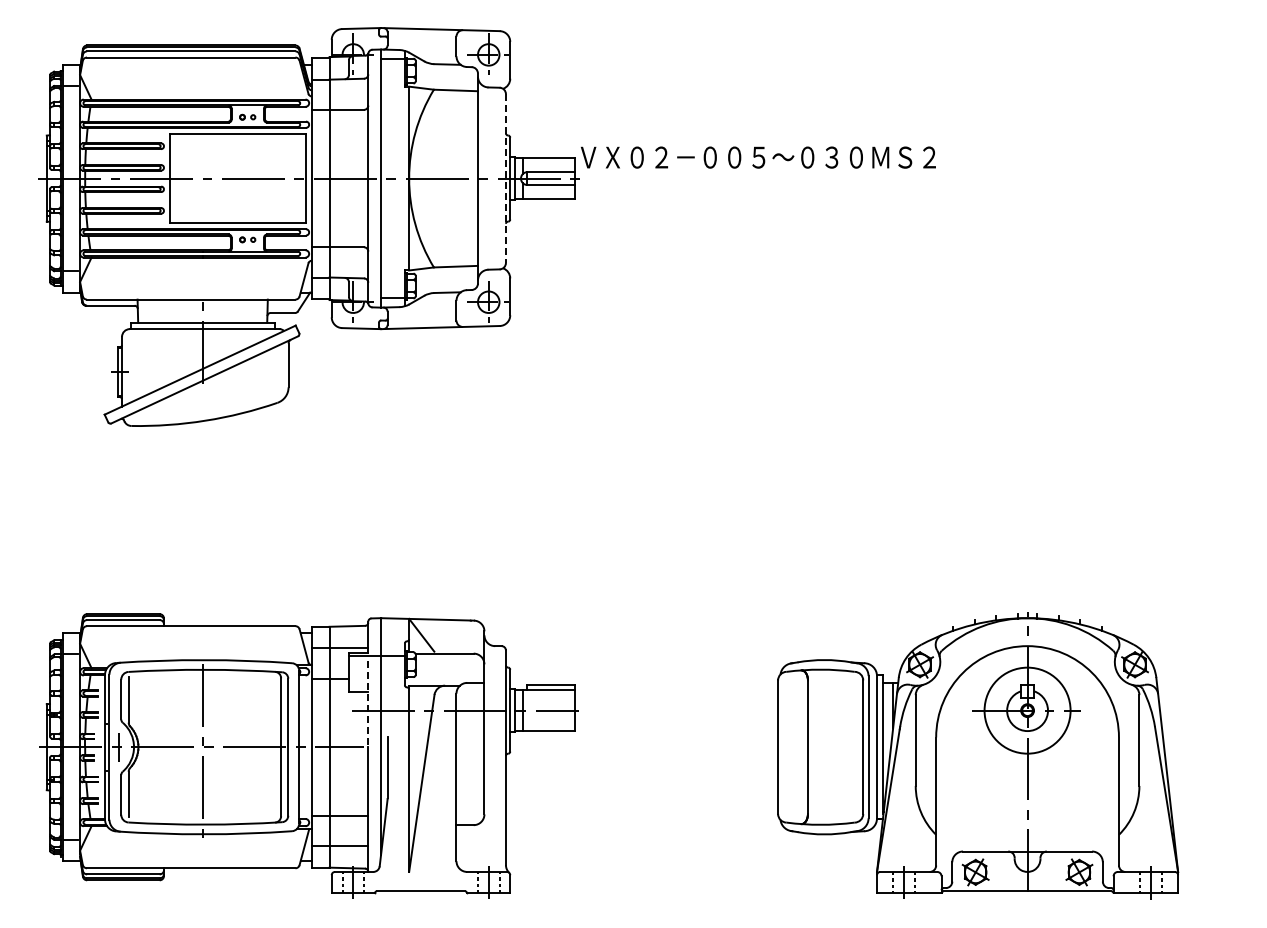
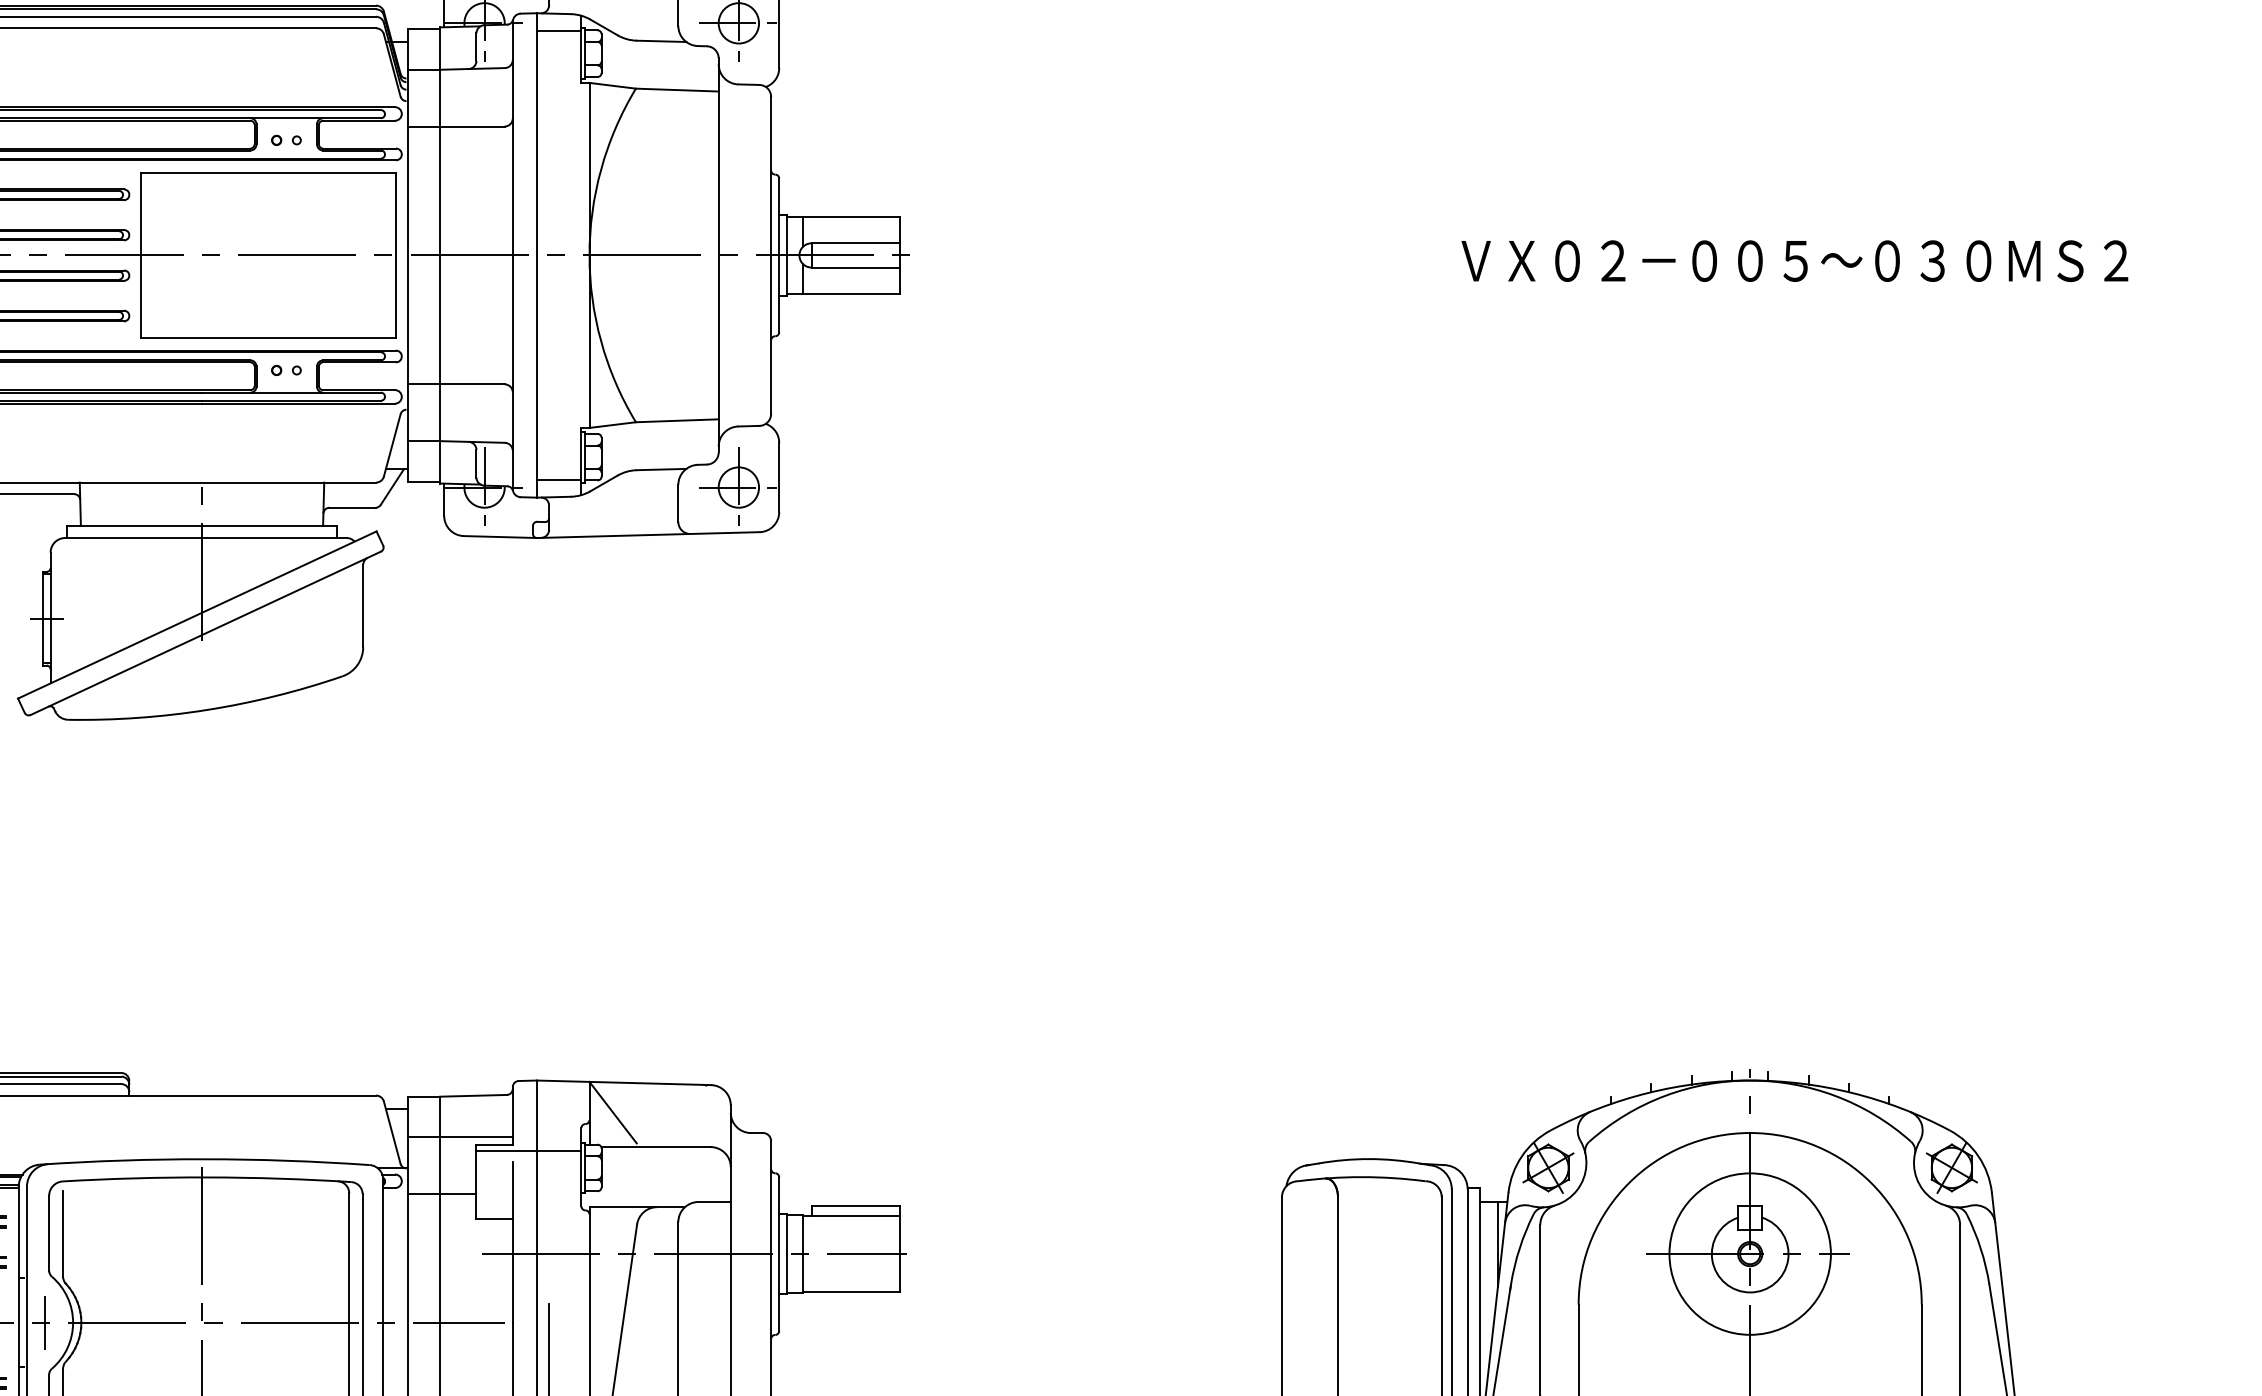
text: (758, 157) -> (1795, 260), moved
line: (505, 179) -> (770, 257), dashed -> solid
line: (368, 704) -> (513, 1242), dashed -> solid

